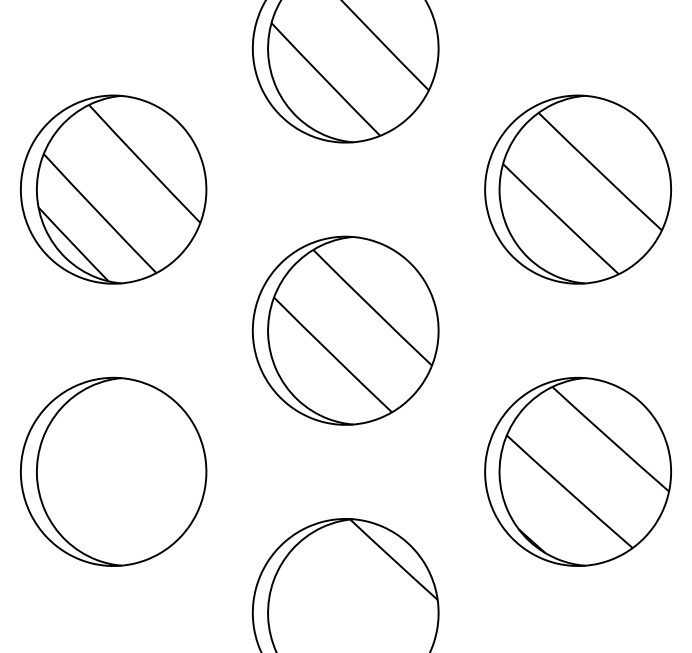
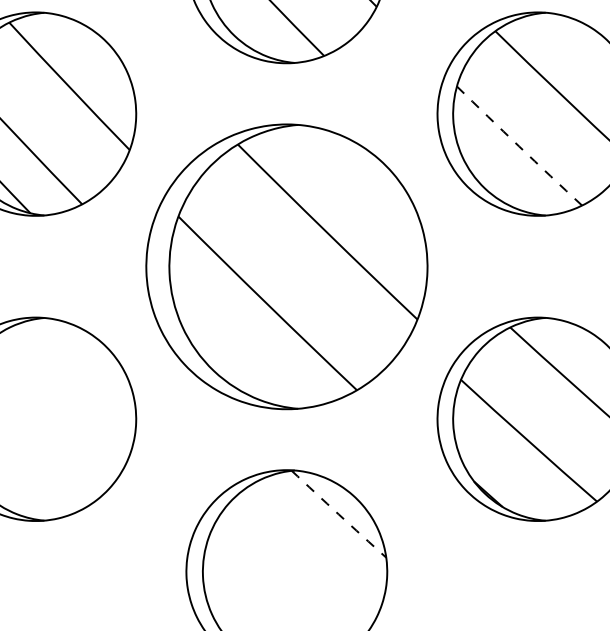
arc: (560, 219) -> (519, 146), solid -> dashed
part: (345, 330) -> (286, 266), size x1.4
arc: (393, 559) -> (338, 514), solid -> dashed

